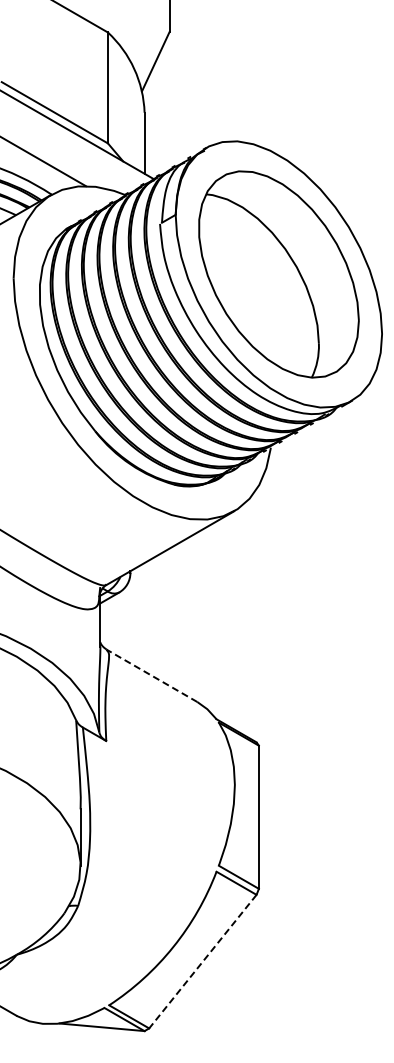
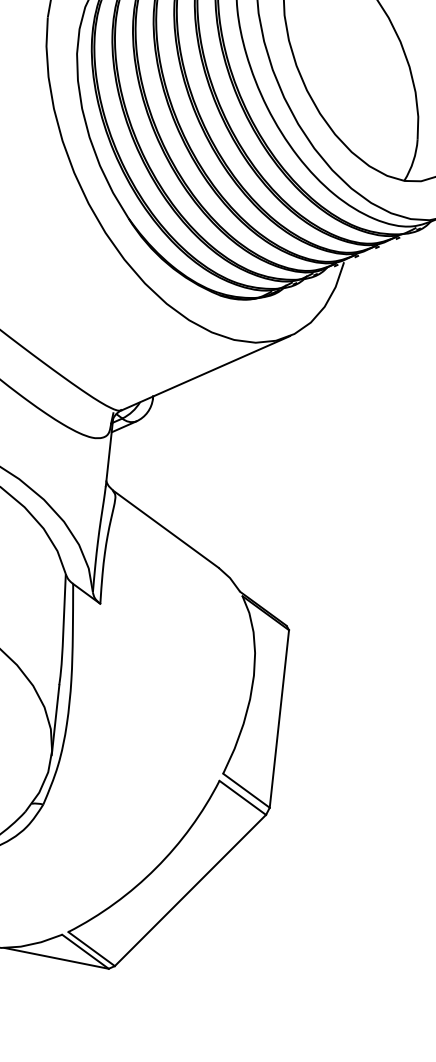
line: (151, 675) -> (165, 528), dashed -> solid
line: (202, 961) -> (190, 890), dashed -> solid

